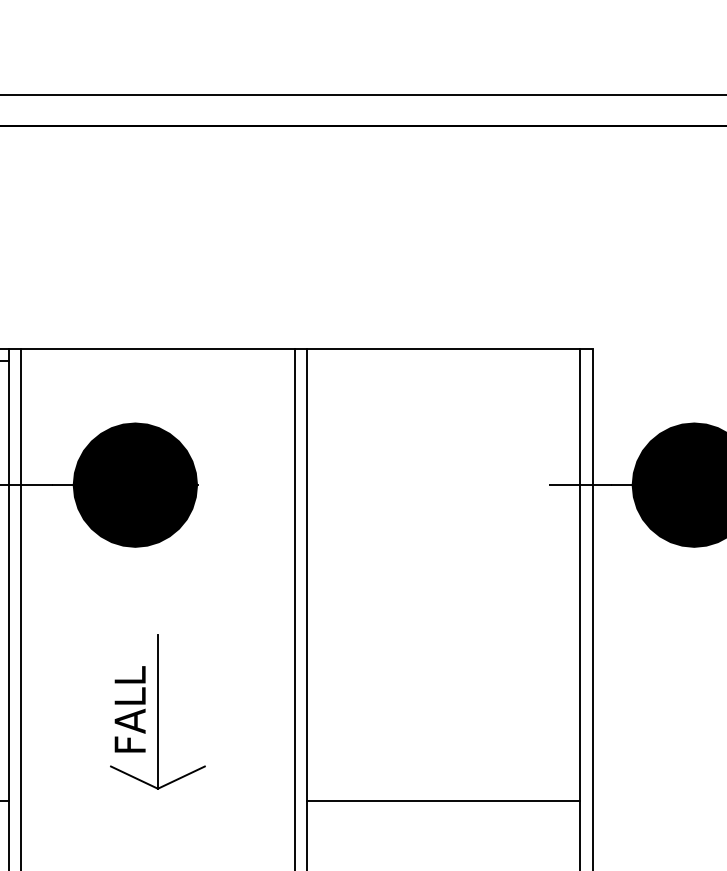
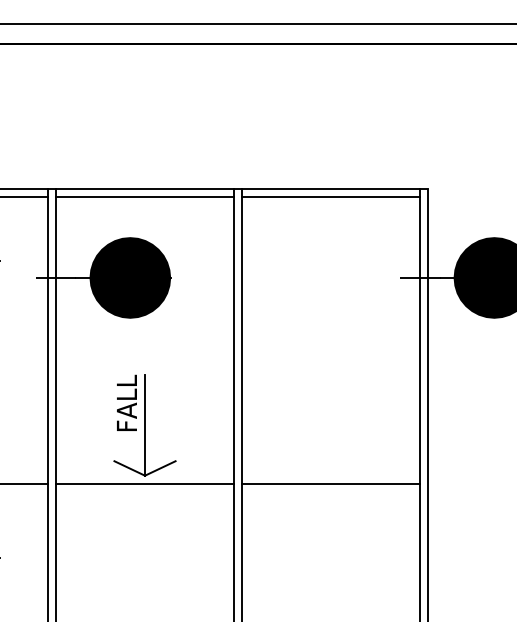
line: (158, 360) -> (145, 196), added
line: (444, 360) -> (331, 196), added
text: (129, 708) -> (126, 402), moved
line: (158, 800) -> (145, 483), added

